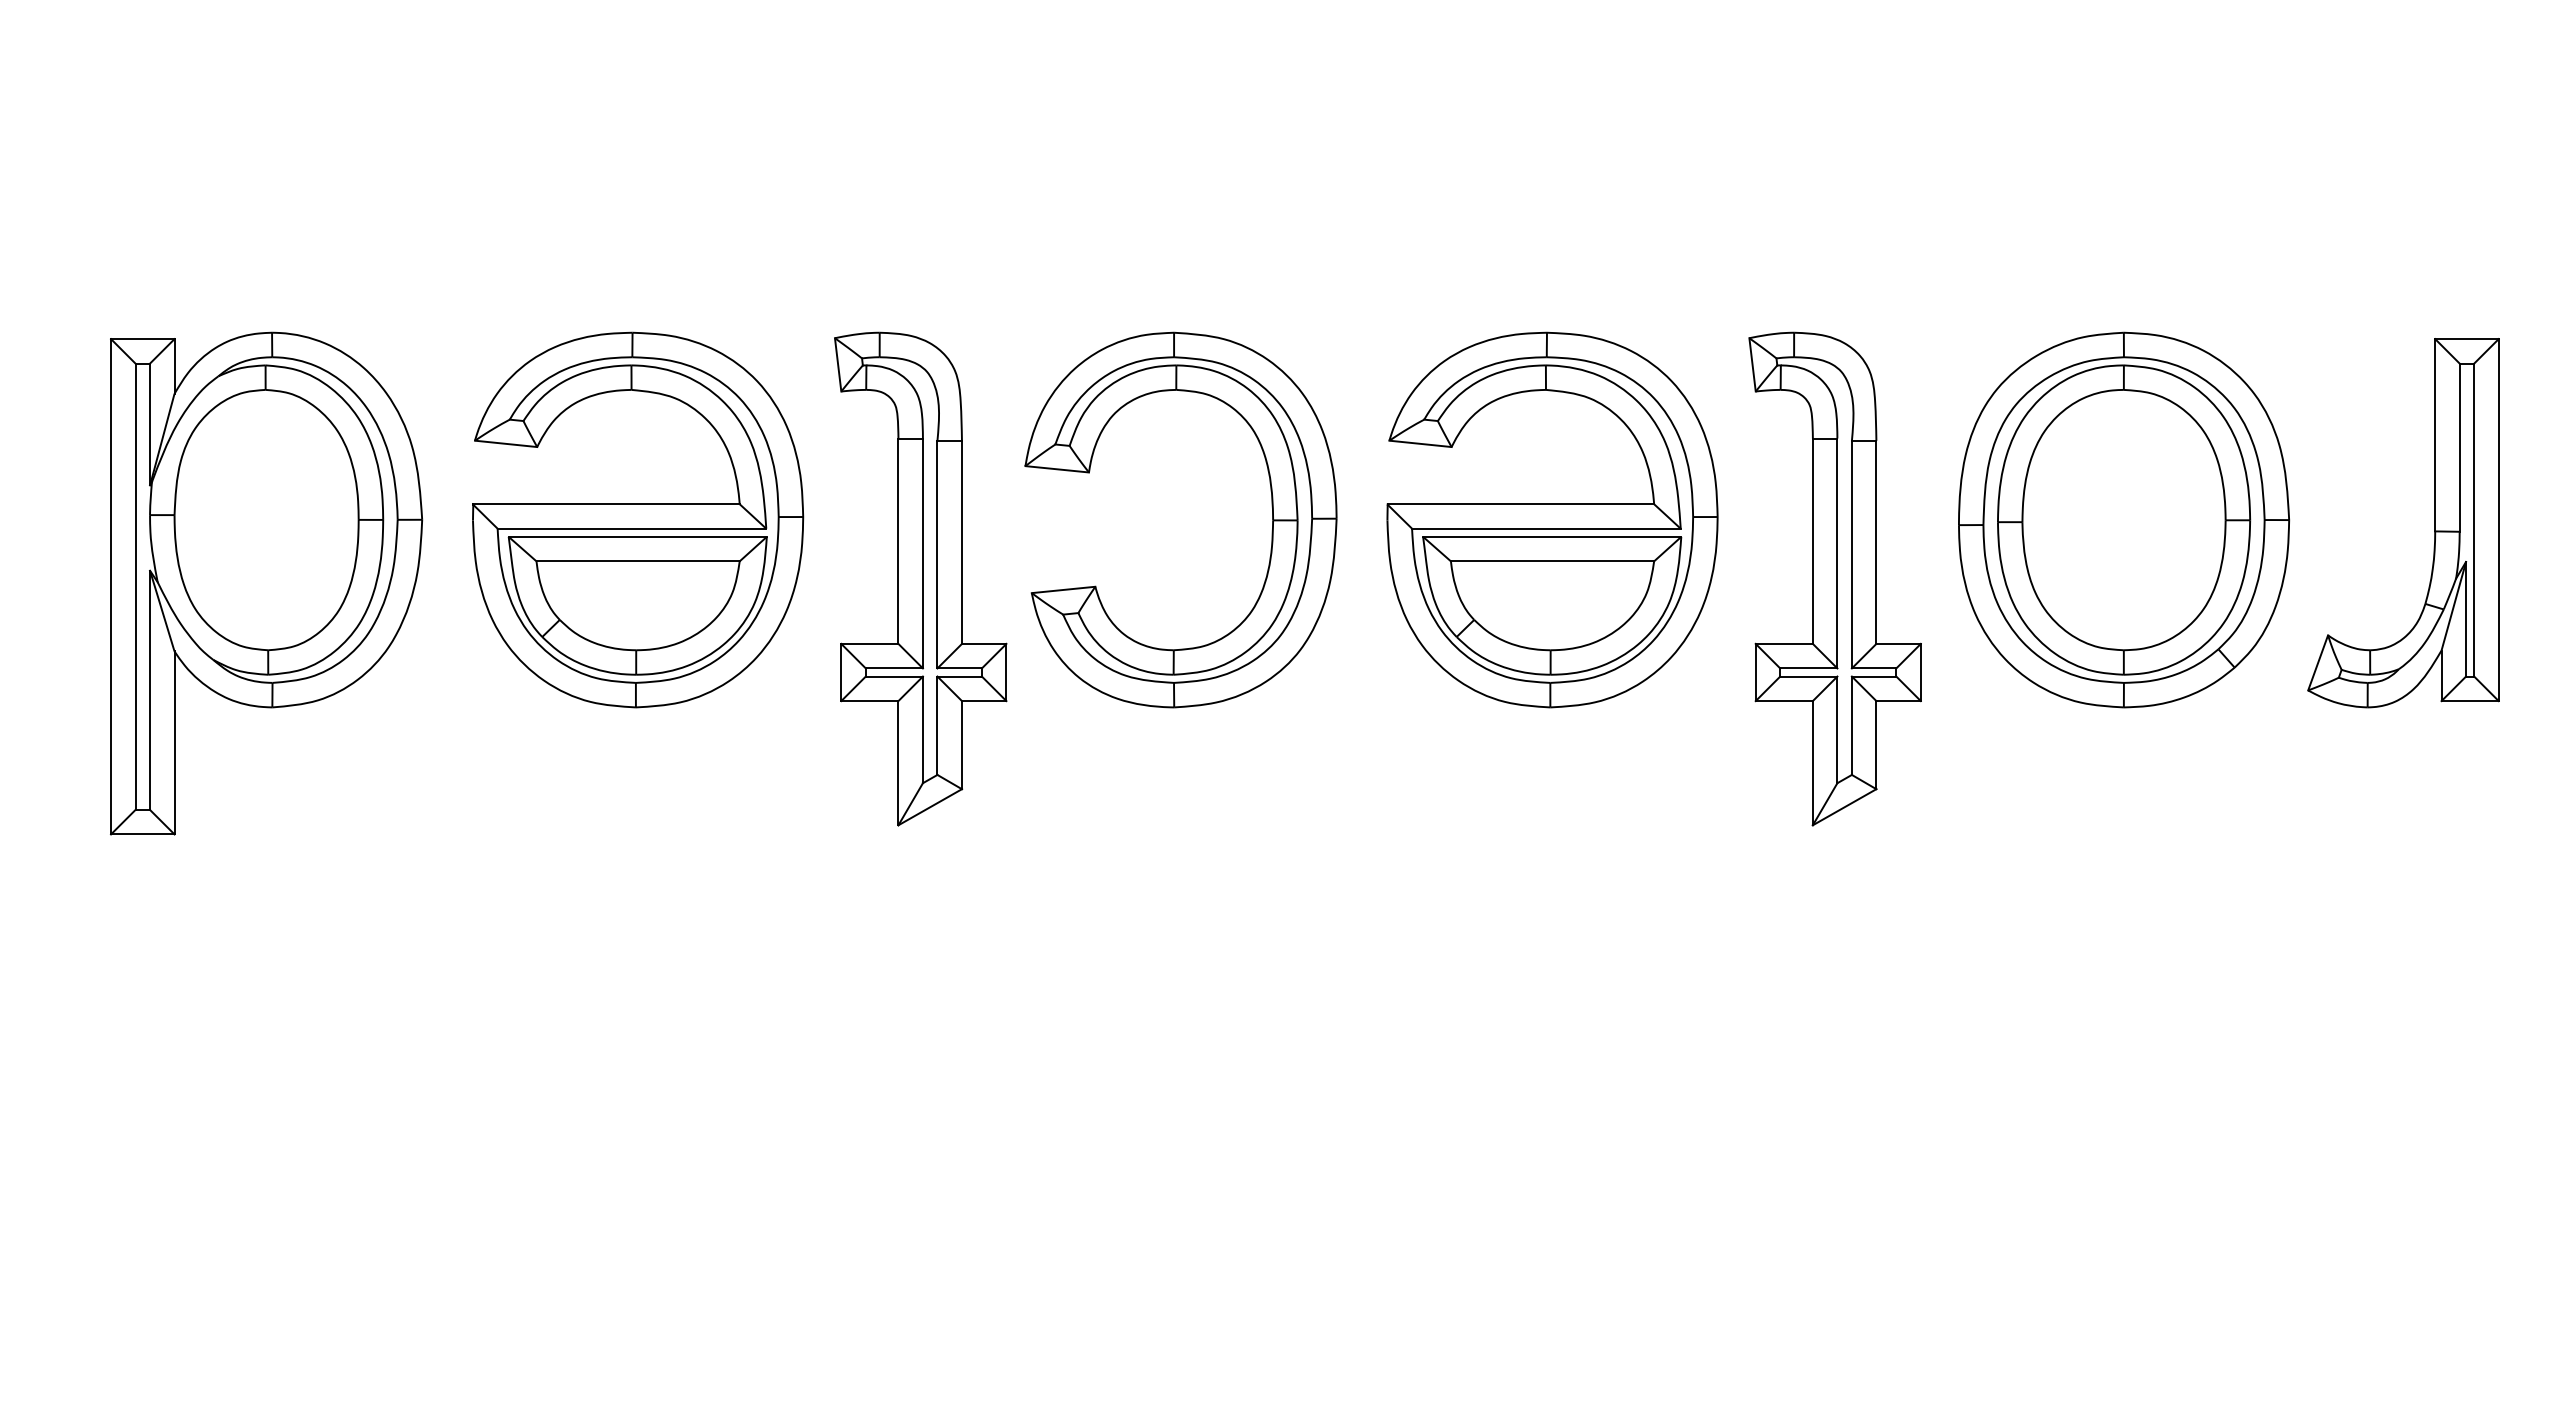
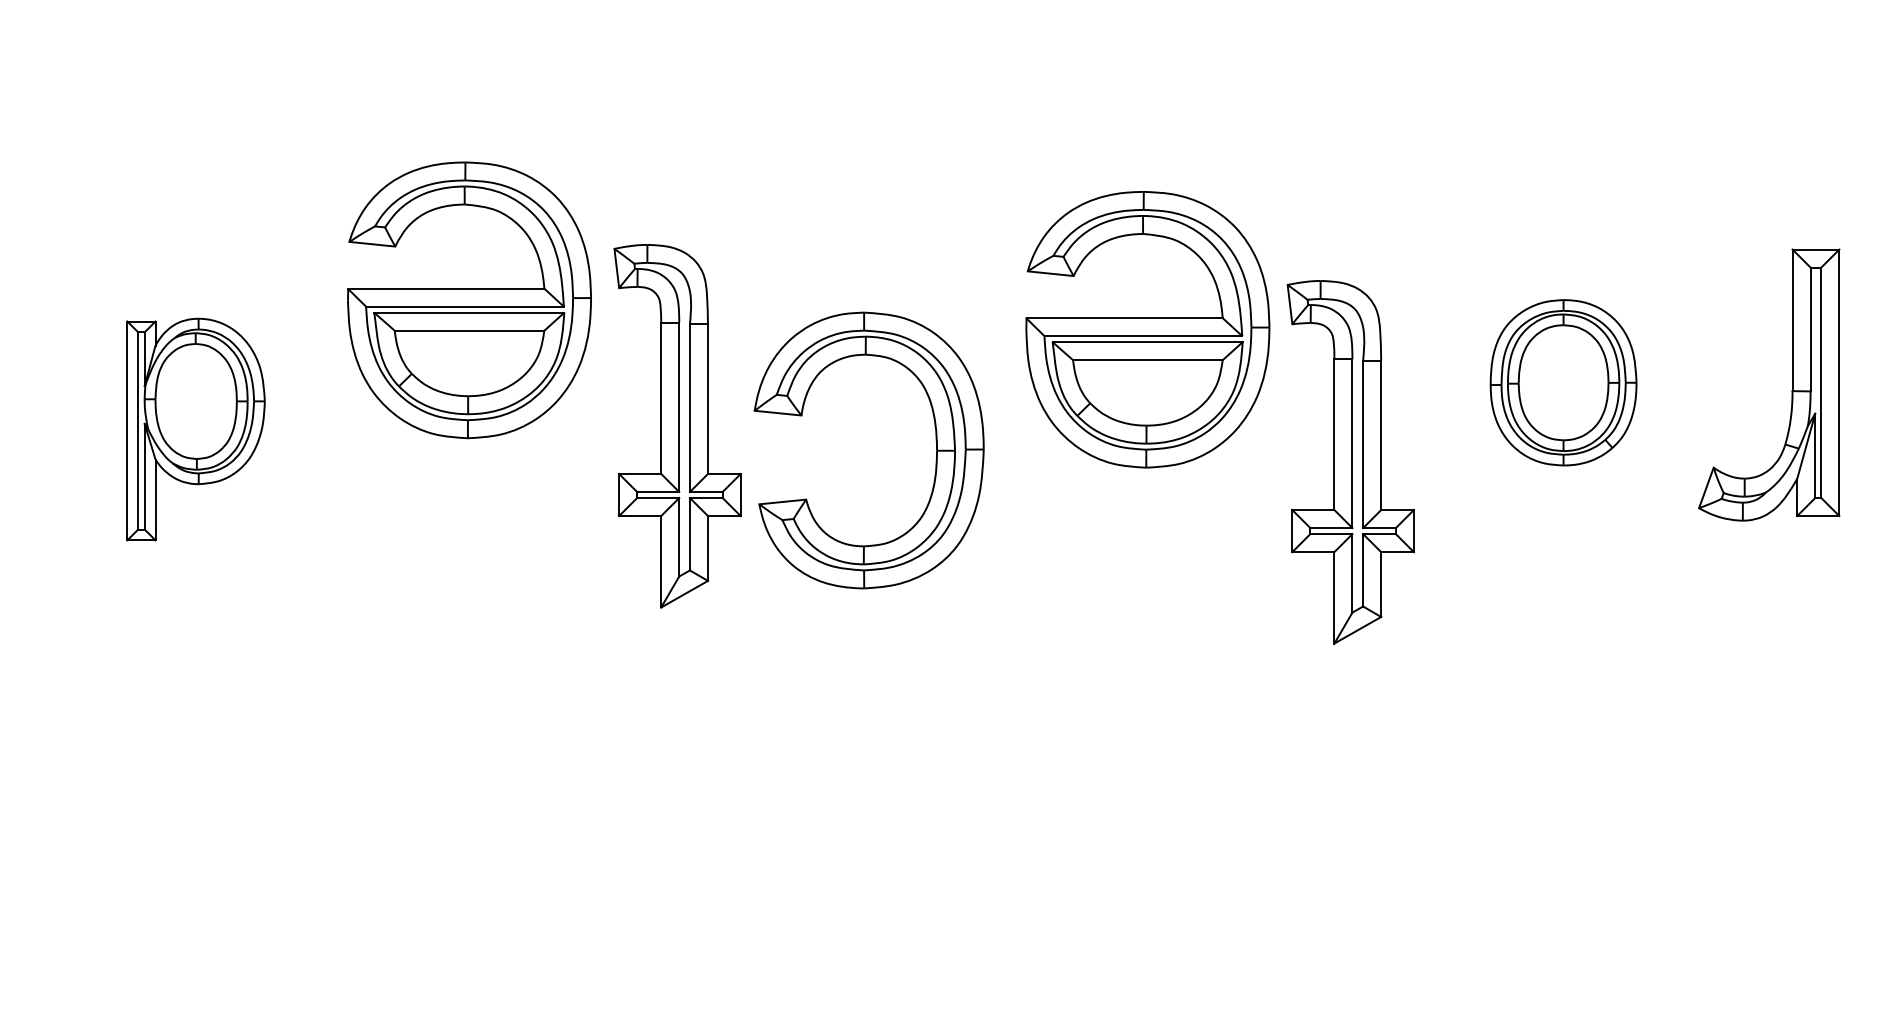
part: (638, 519) -> (469, 299), moved
part: (1552, 519) -> (1147, 329), moved
part: (2124, 519) -> (1563, 382), size x0.6
part: (1271, 531) -> (935, 458), moved
part: (1834, 578) -> (1350, 461), moved
part: (266, 583) -> (195, 429), size x0.6

